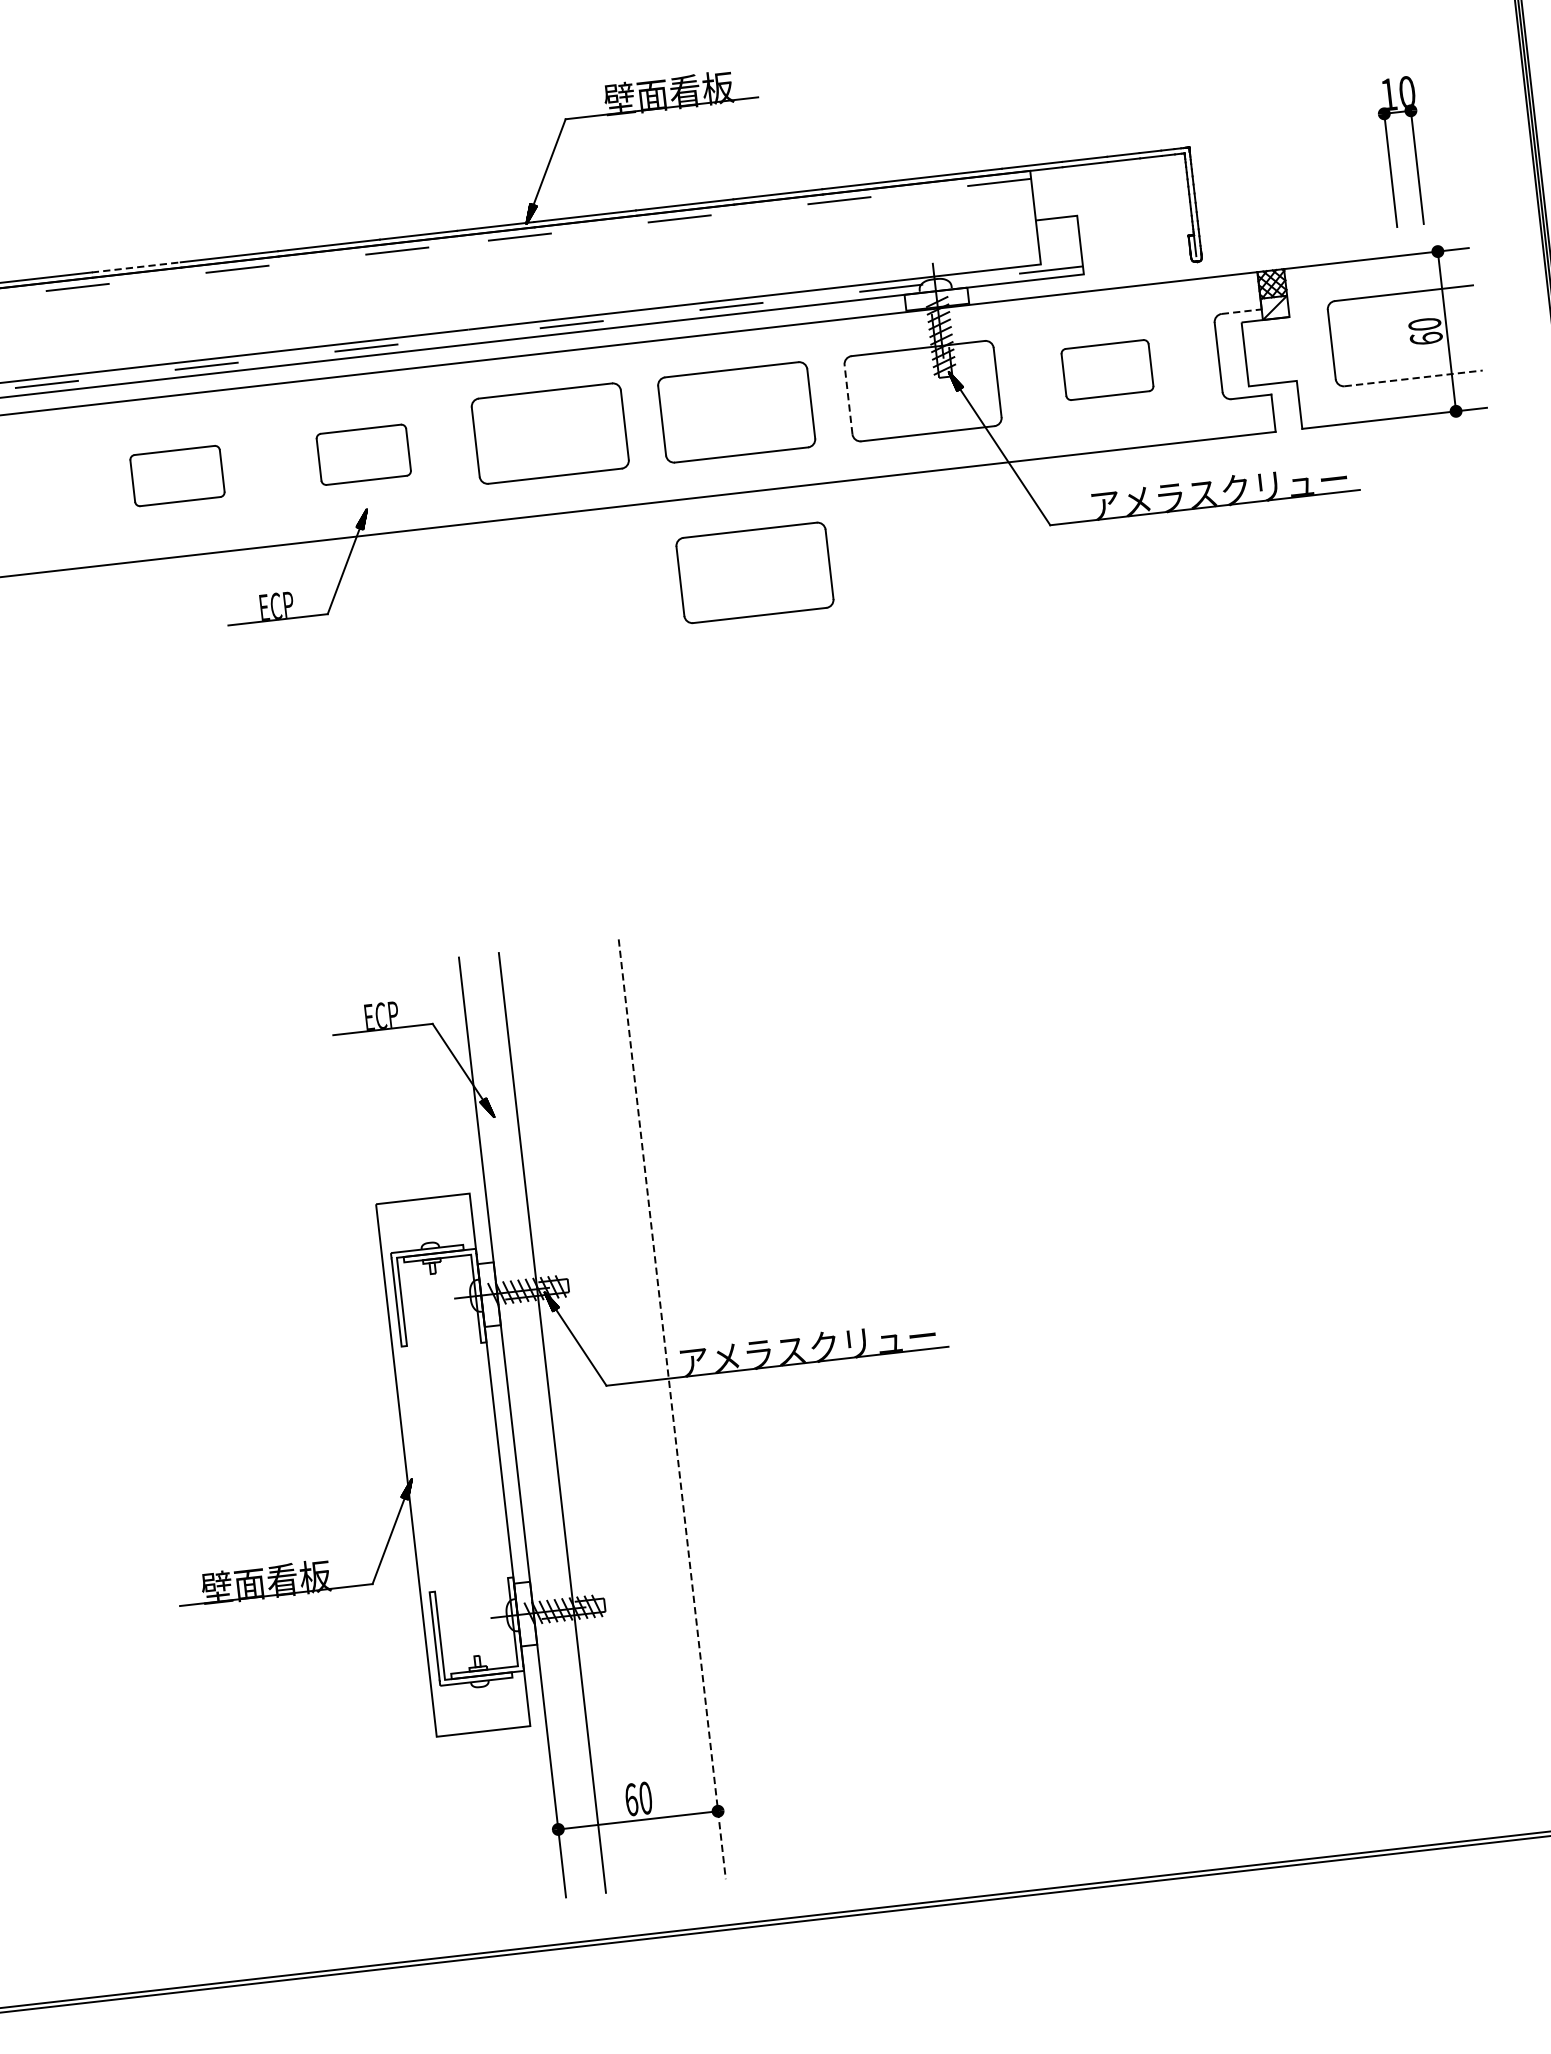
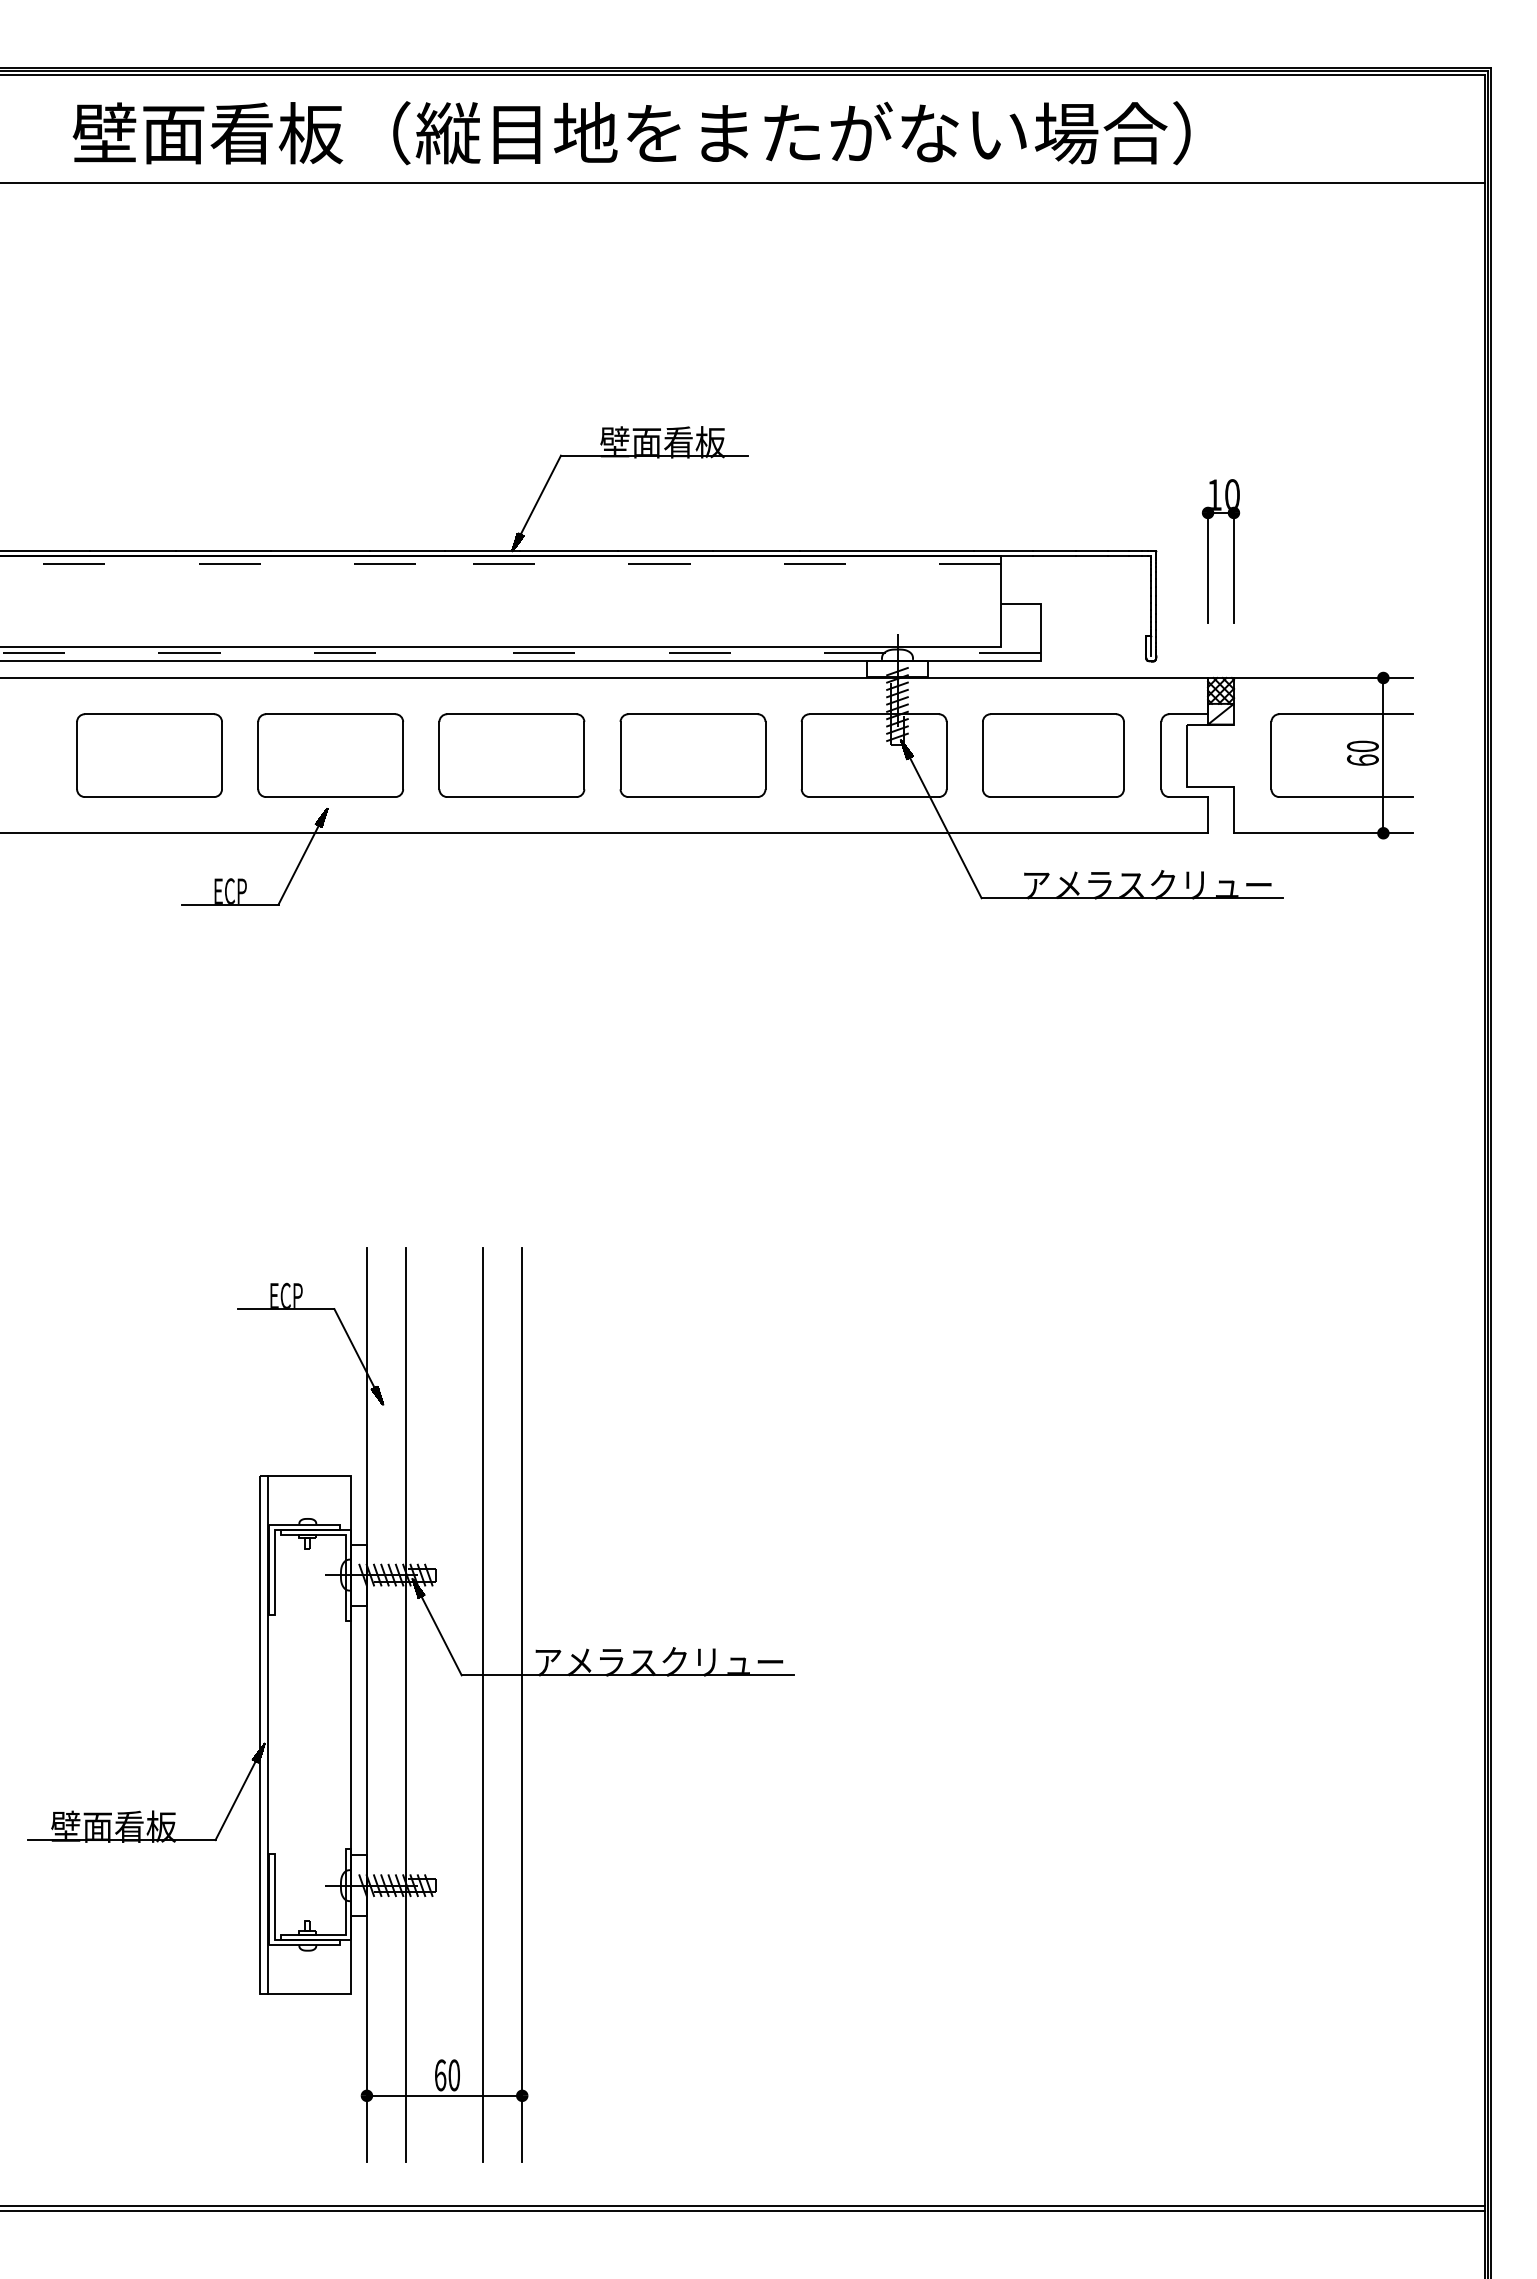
part: (1414, 150) -> (1233, 551), moved
line: (136, 266) -> (133, 550), dashed -> solid
line: (1242, 311) -> (1189, 714), dashed -> solid
part: (1107, 369) -> (1053, 755), size x1.67
line: (1413, 378) -> (1346, 797), dashed -> solid
line: (848, 399) -> (801, 755), dashed -> solid
part: (363, 454) -> (330, 755), size x1.67
part: (177, 475) -> (149, 755), size x1.67
part: (754, 572) -> (692, 911), removed
line: (672, 1409) -> (522, 1705), dashed -> solid
line: (632, 1413) -> (483, 1704), added
line: (414, 1469) -> (268, 1734), added

